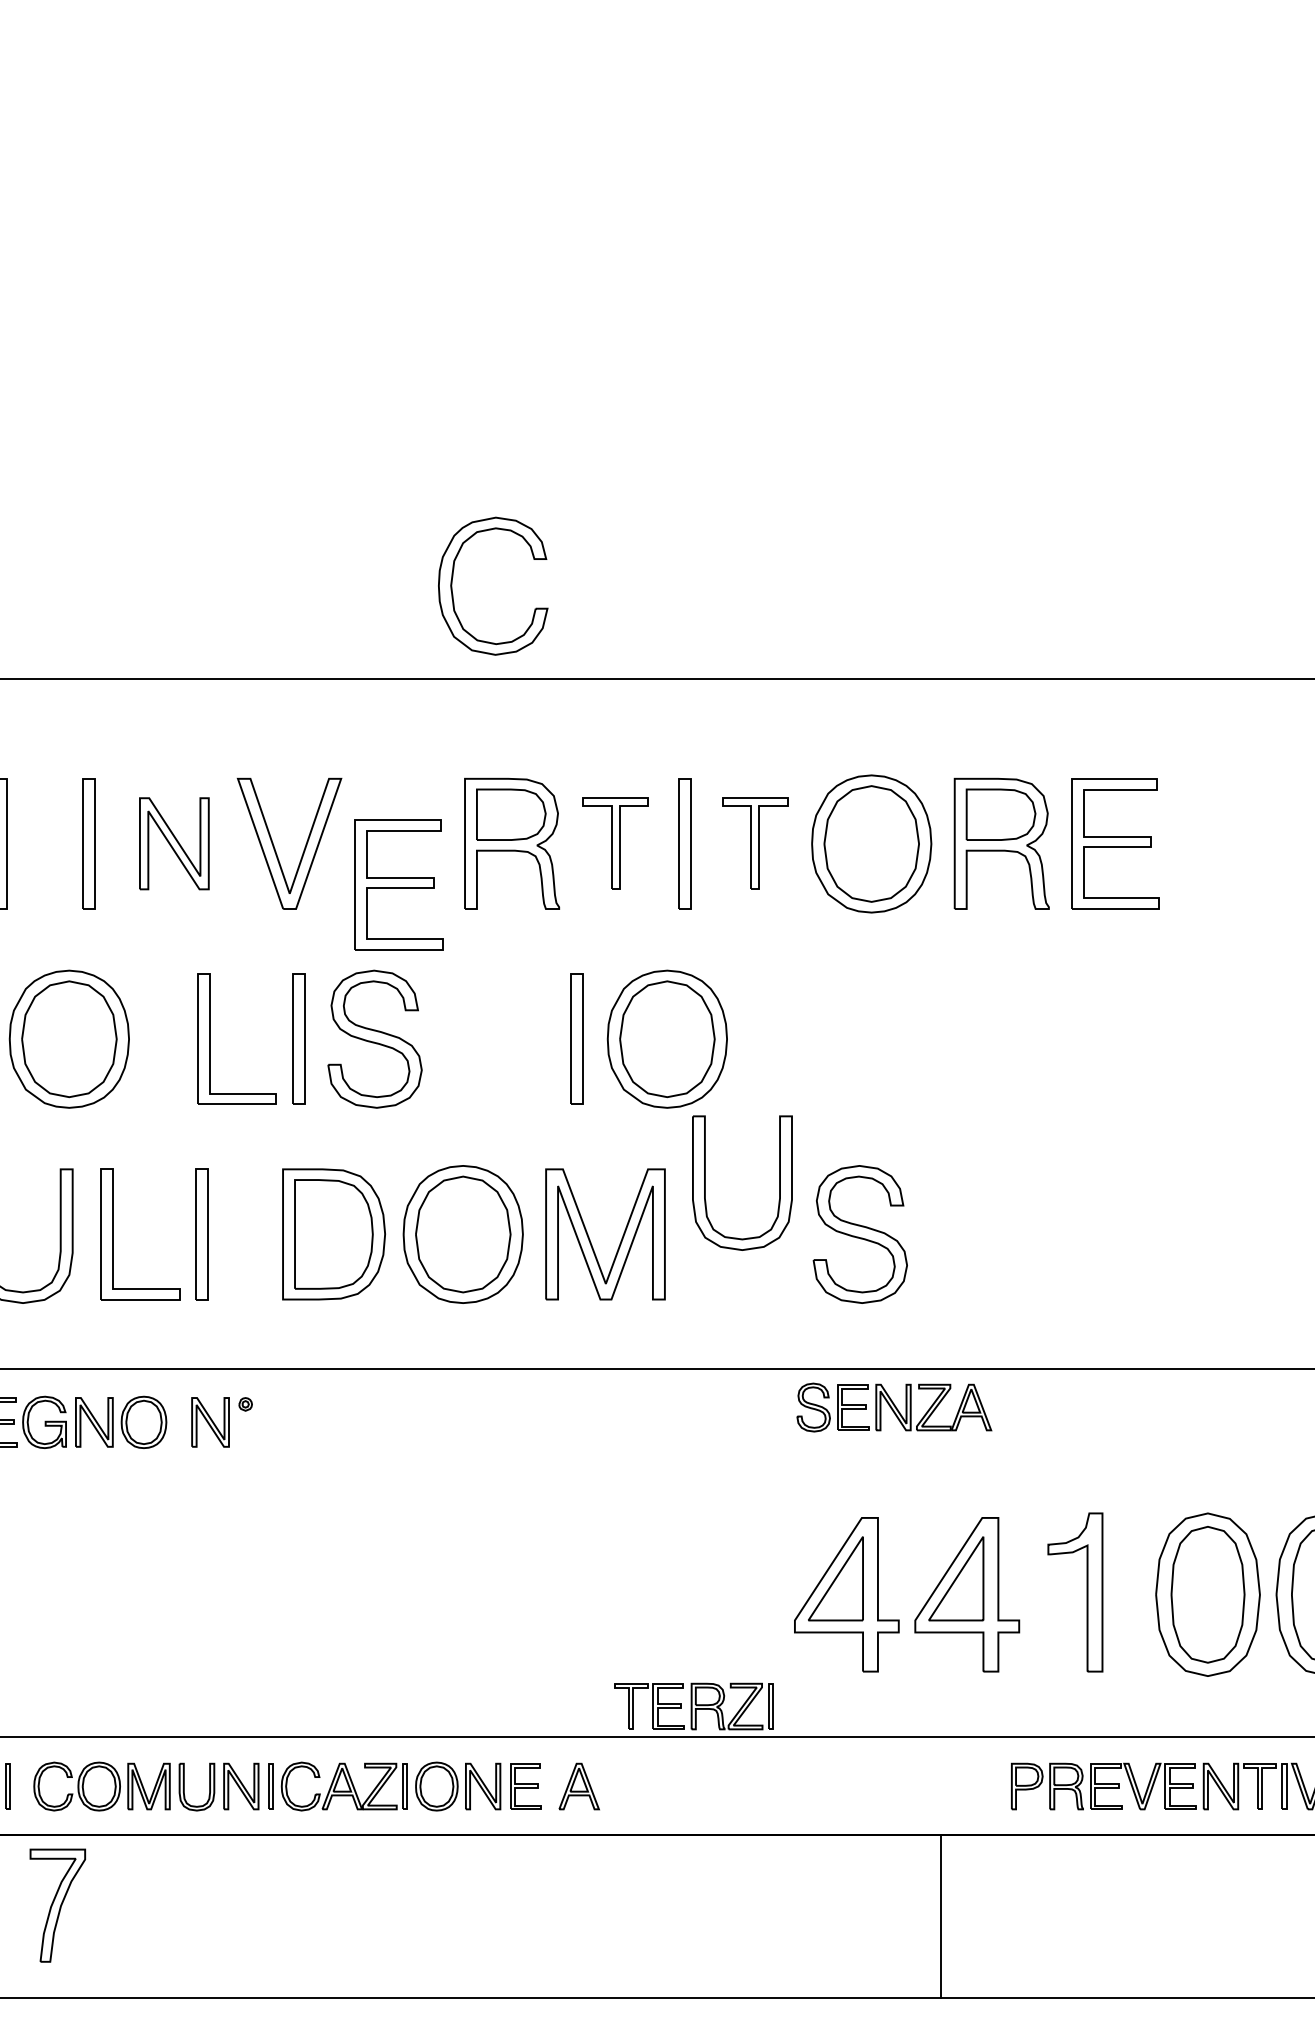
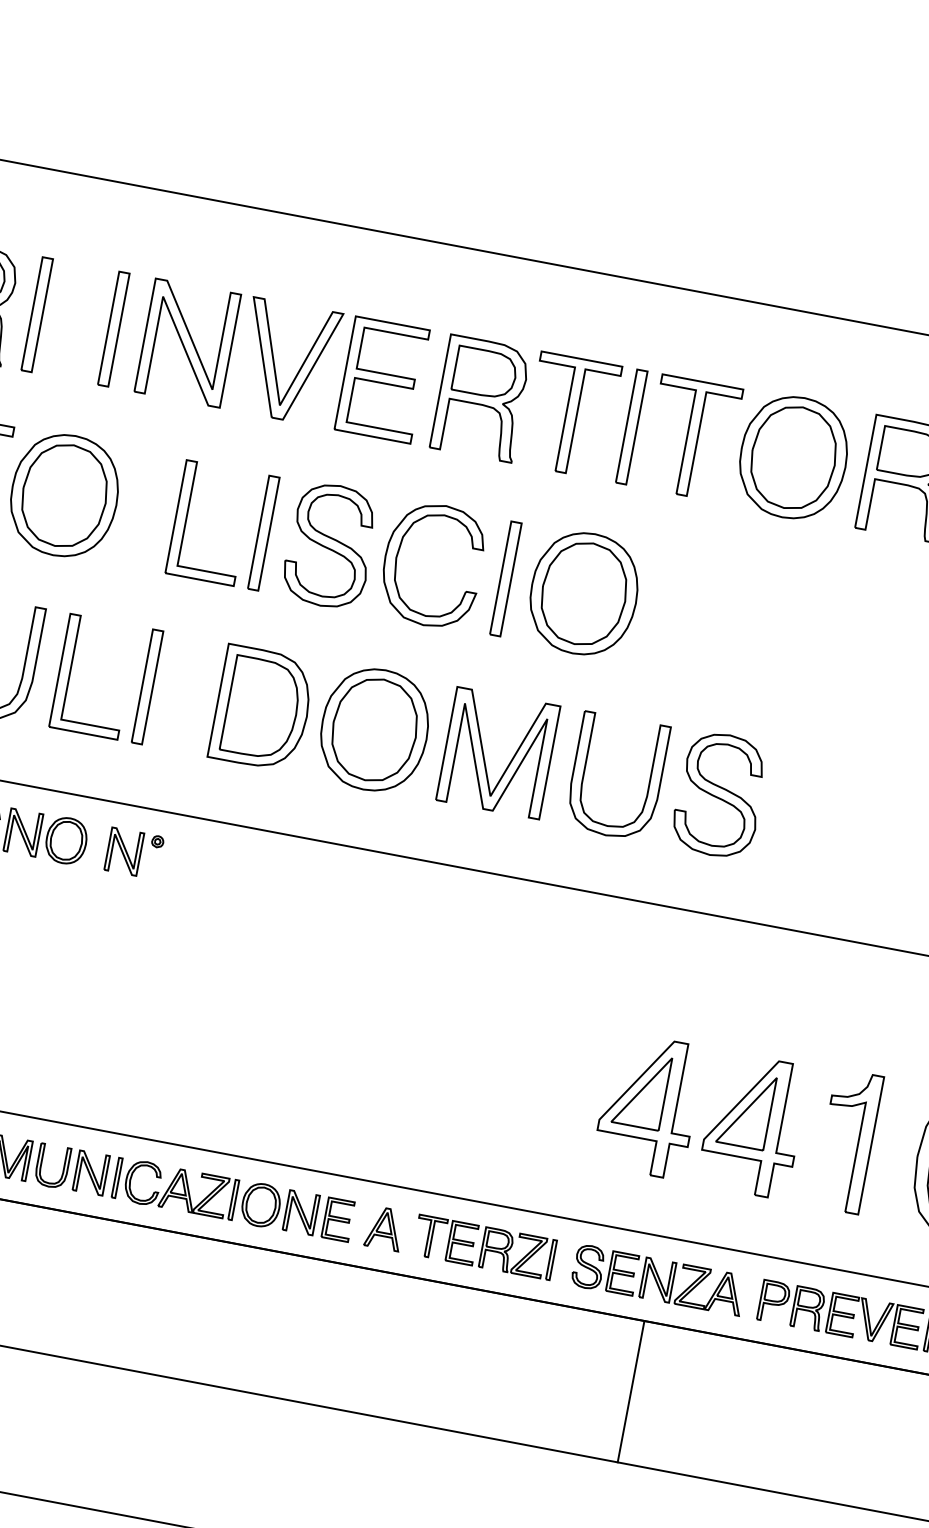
part: (453, 577) -> (399, 551), moved
part: (174, 843) -> (188, 342), size x1.43
part: (615, 843) -> (571, 415), size x1.43
part: (755, 843) -> (692, 438), size x1.43
part: (398, 884) -> (382, 379), moved
part: (705, 1182) -> (584, 770), moved
part: (894, 1407) -> (658, 1280), moved
part: (693, 1706) -> (484, 1247), moved
line: (941, 1915) -> (631, 1391), moved

